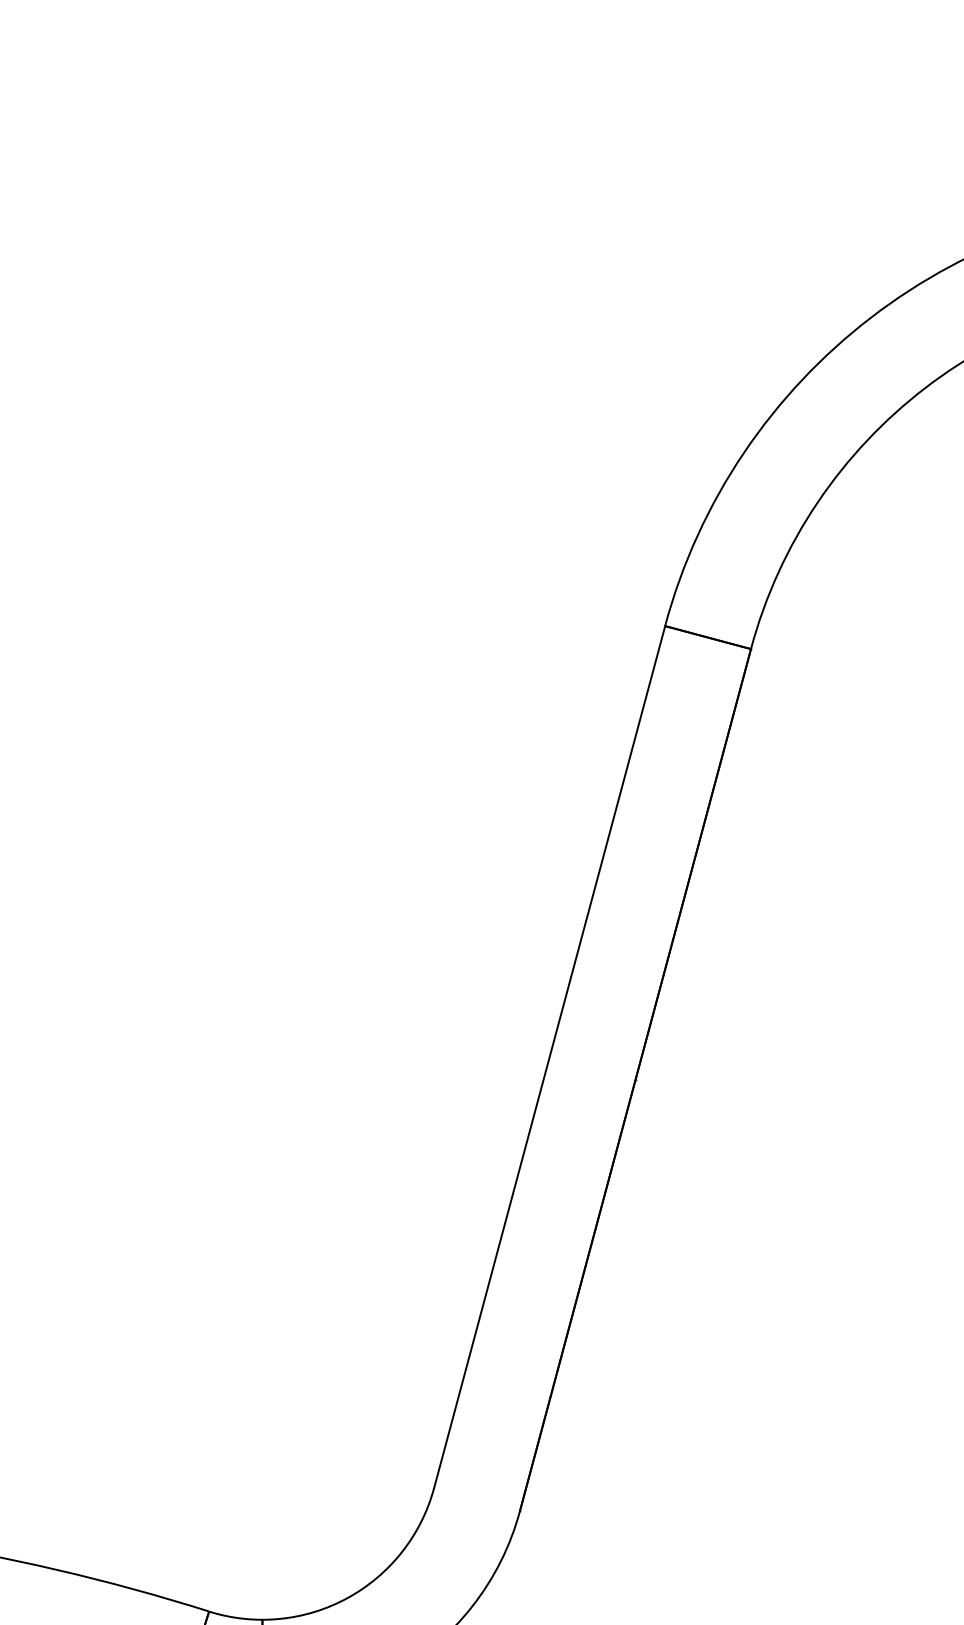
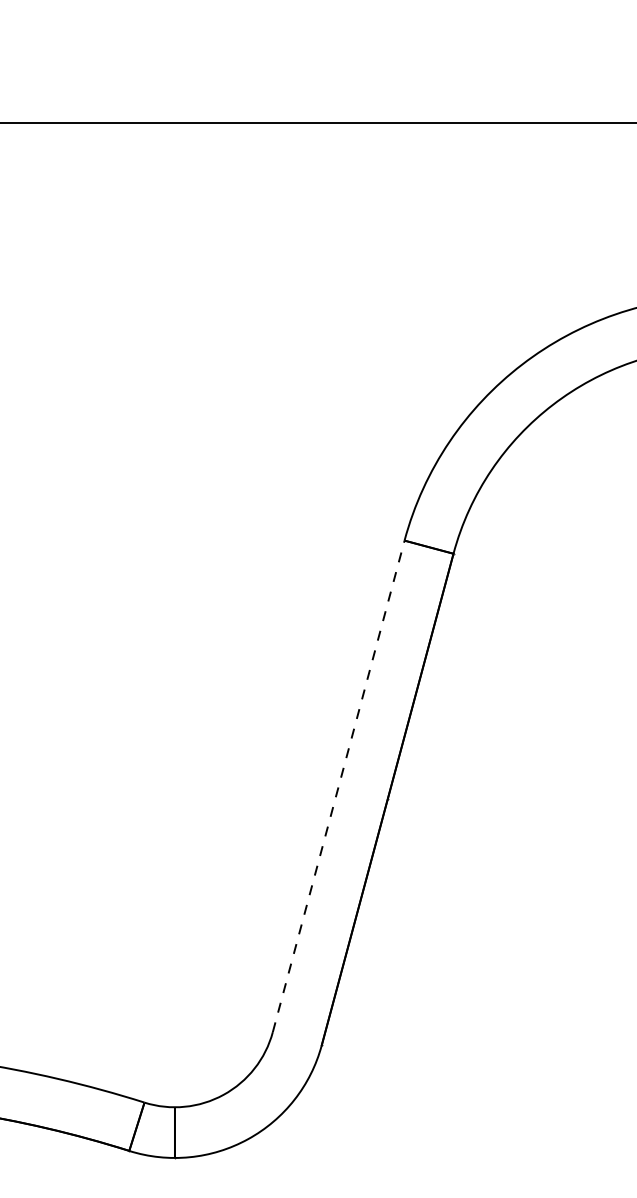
line: (549, 1055) -> (338, 785), solid -> dashed

